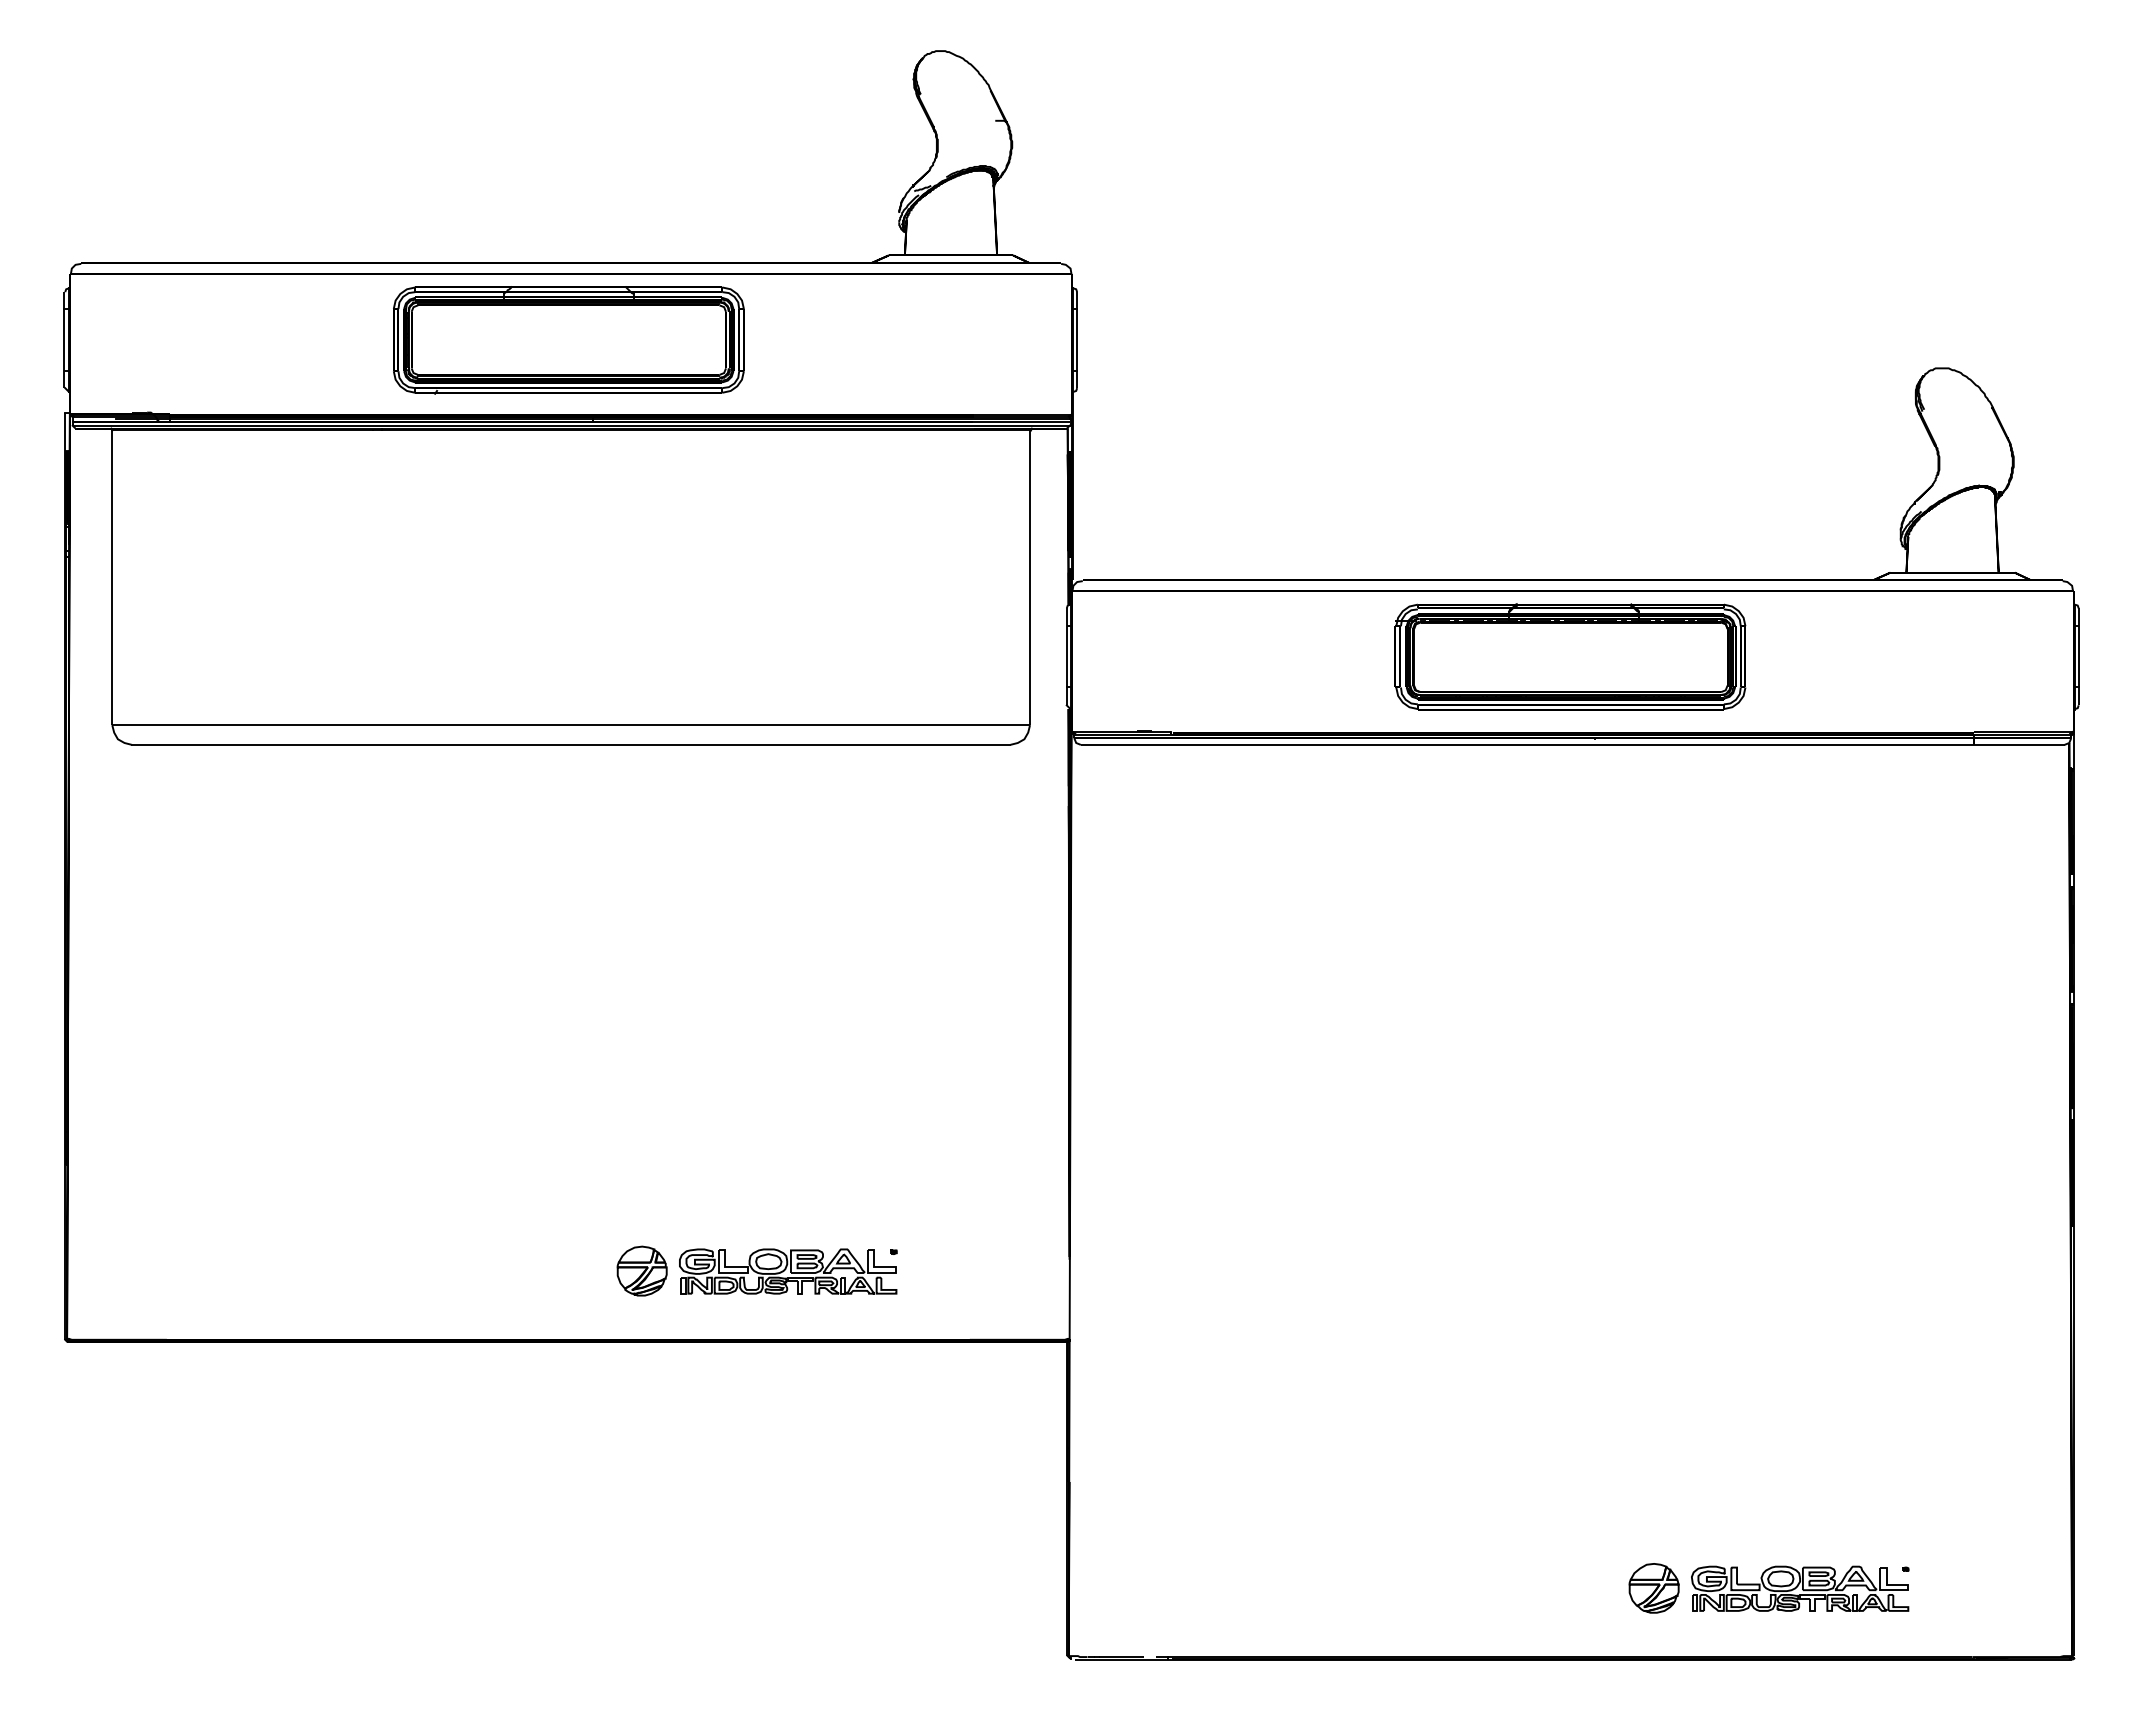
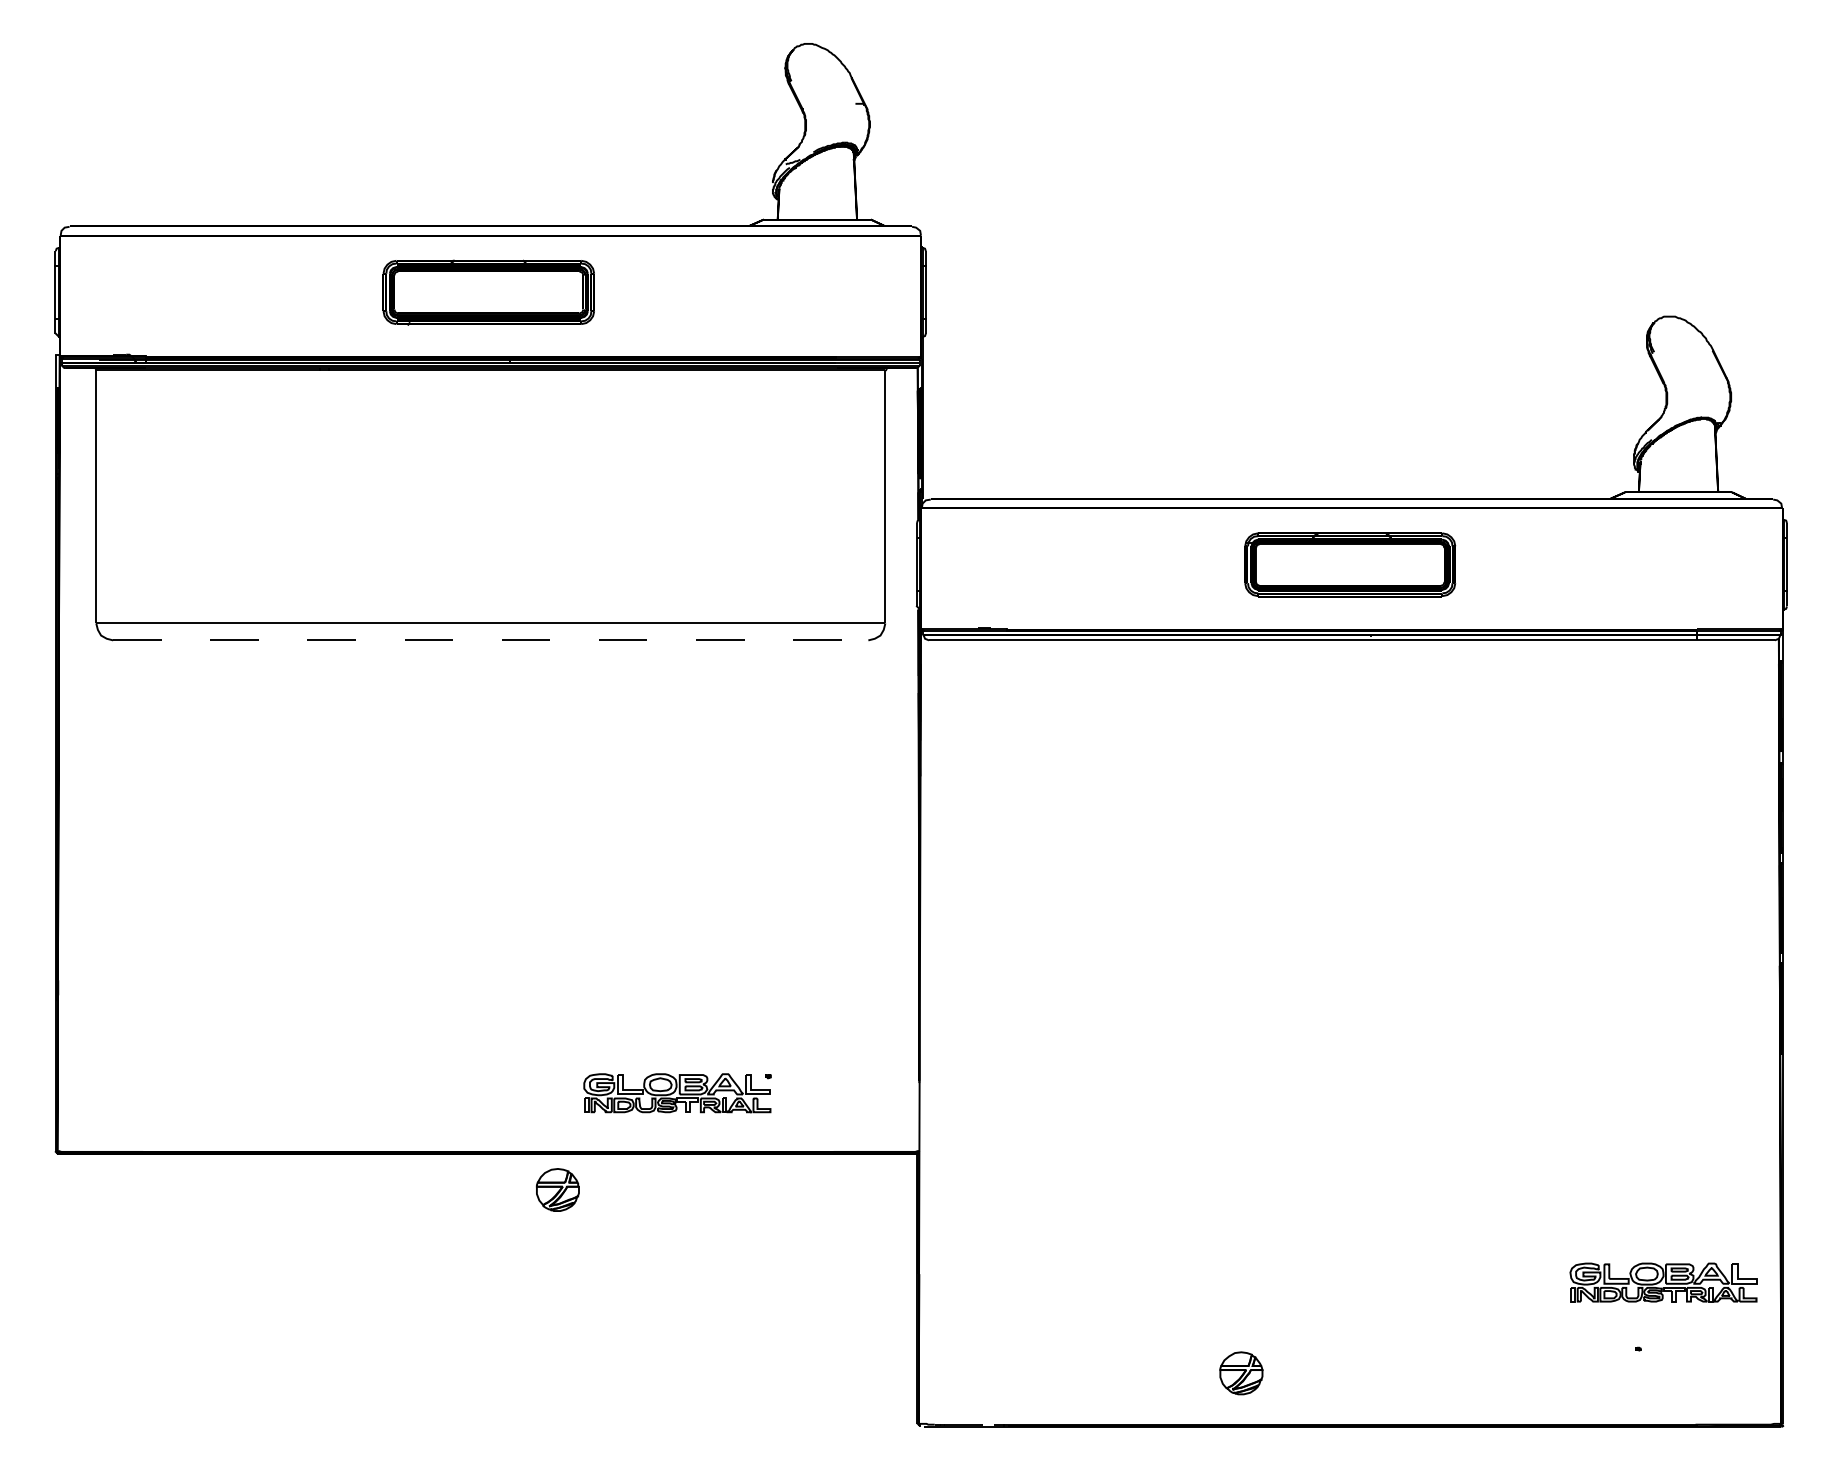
part: (568, 340) -> (488, 292), size x0.7
part: (1570, 656) -> (1350, 564), size x0.7
line: (571, 744) -> (491, 640), solid -> dashed
part: (641, 1270) -> (557, 1189), moved
part: (1653, 1588) -> (1240, 1373), moved
part: (1800, 1588) -> (1663, 1282), moved

